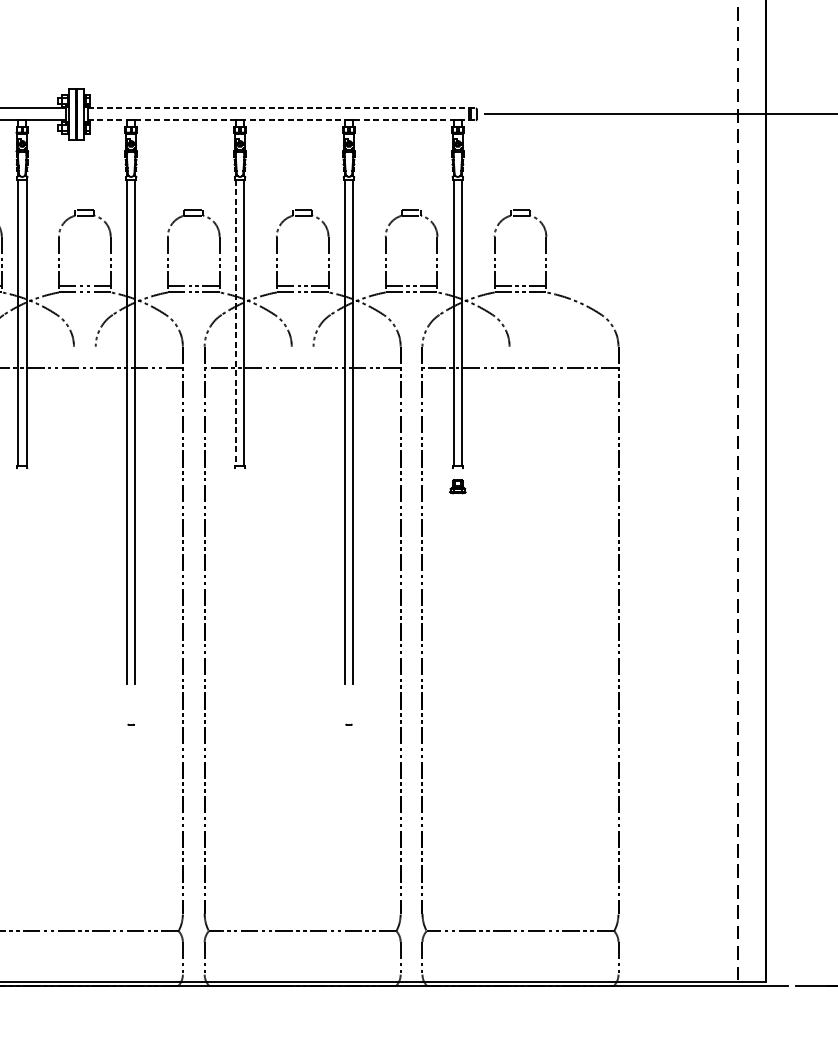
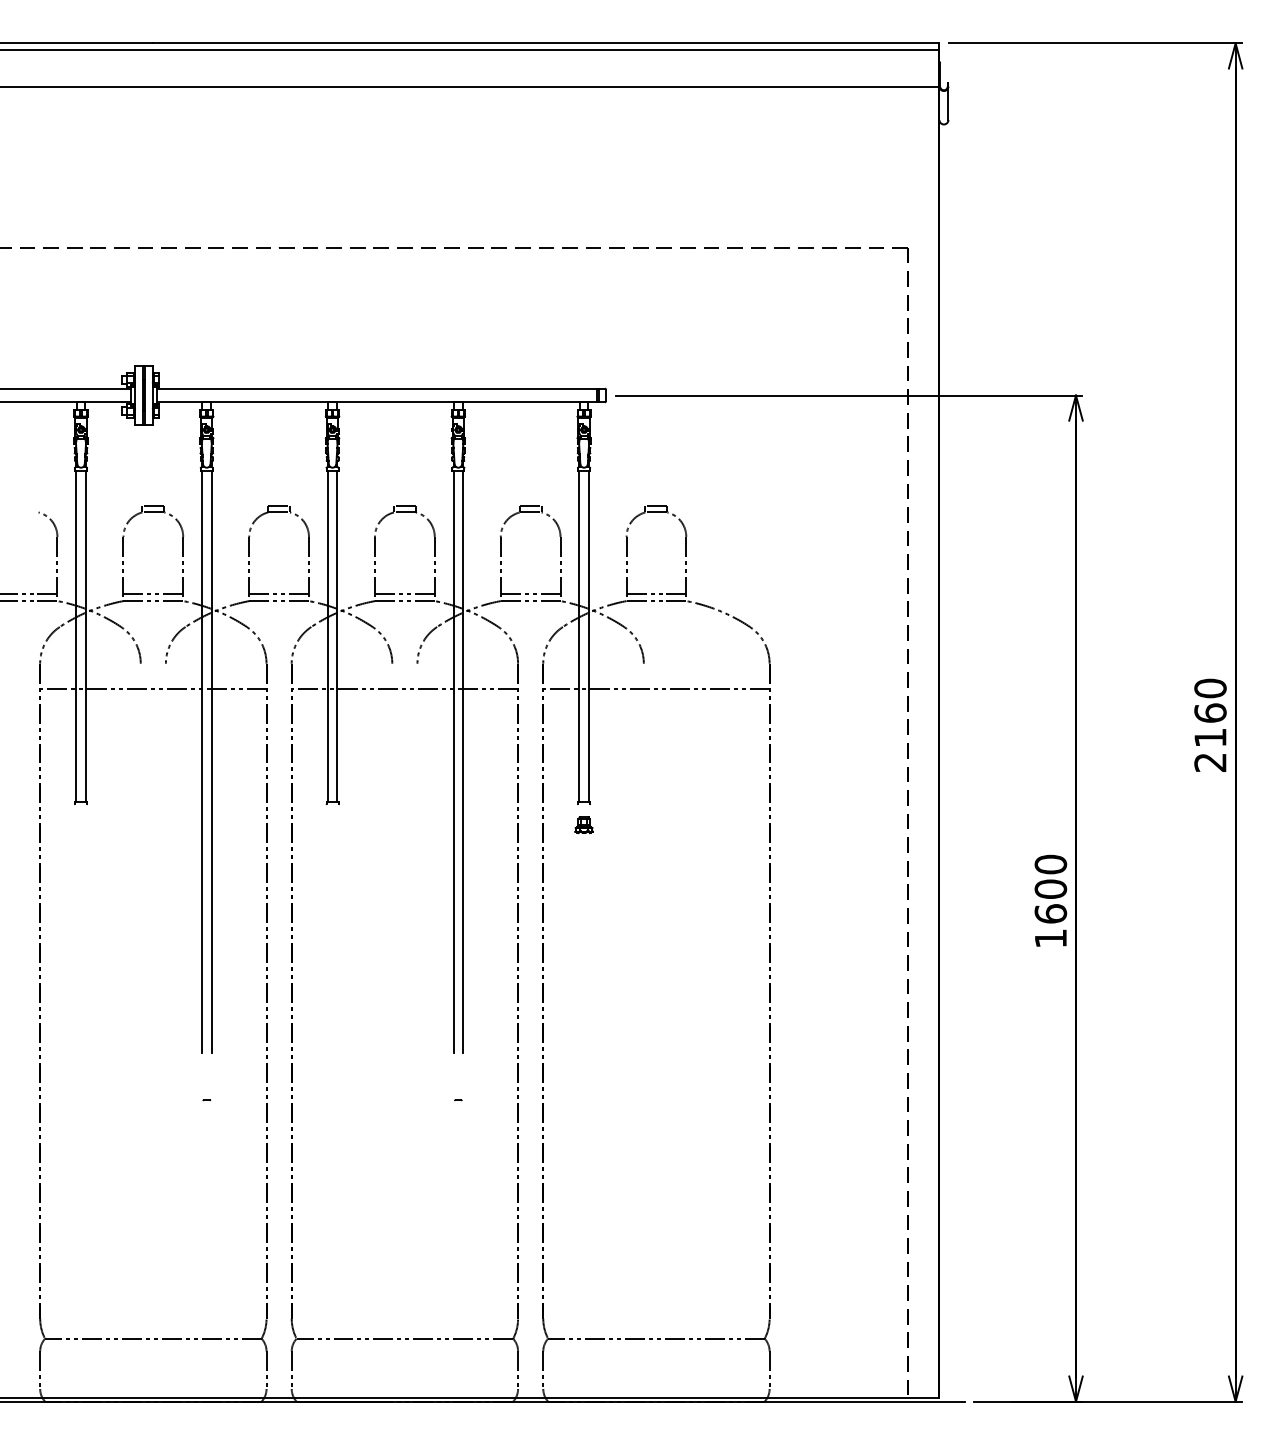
line: (282, 108) -> (381, 388), dashed -> solid
line: (282, 120) -> (381, 402), dashed -> solid
line: (235, 323) -> (327, 636), dashed -> solid

